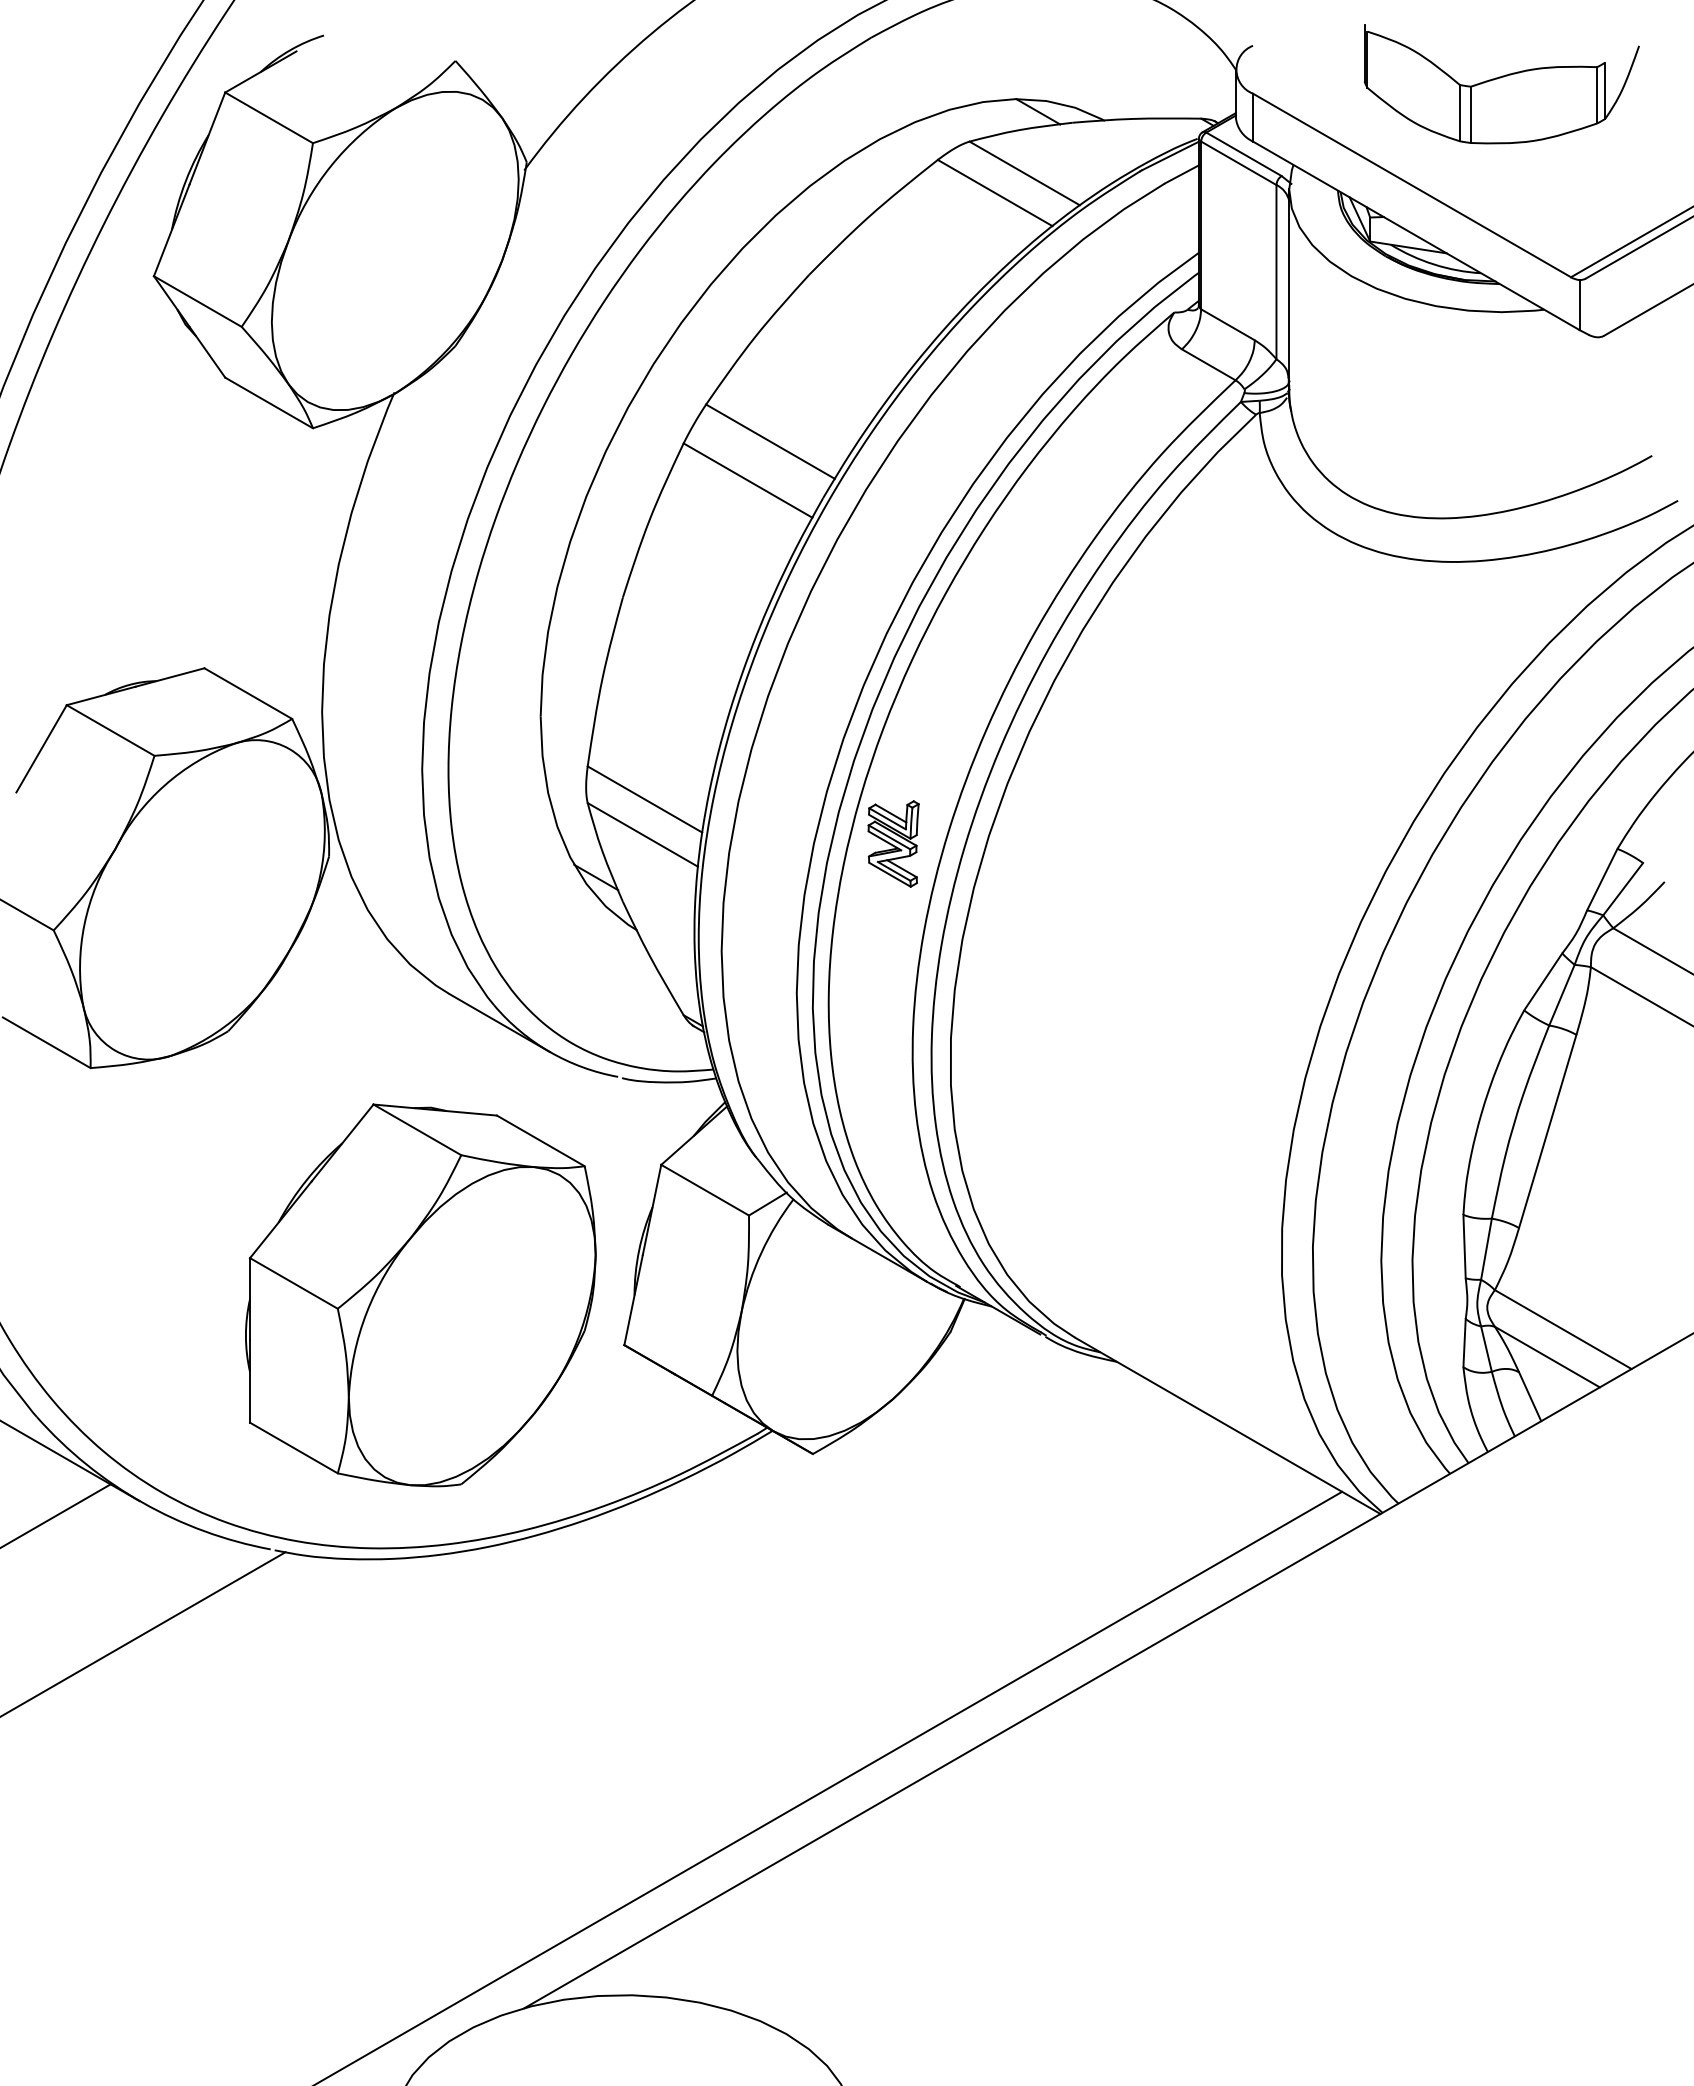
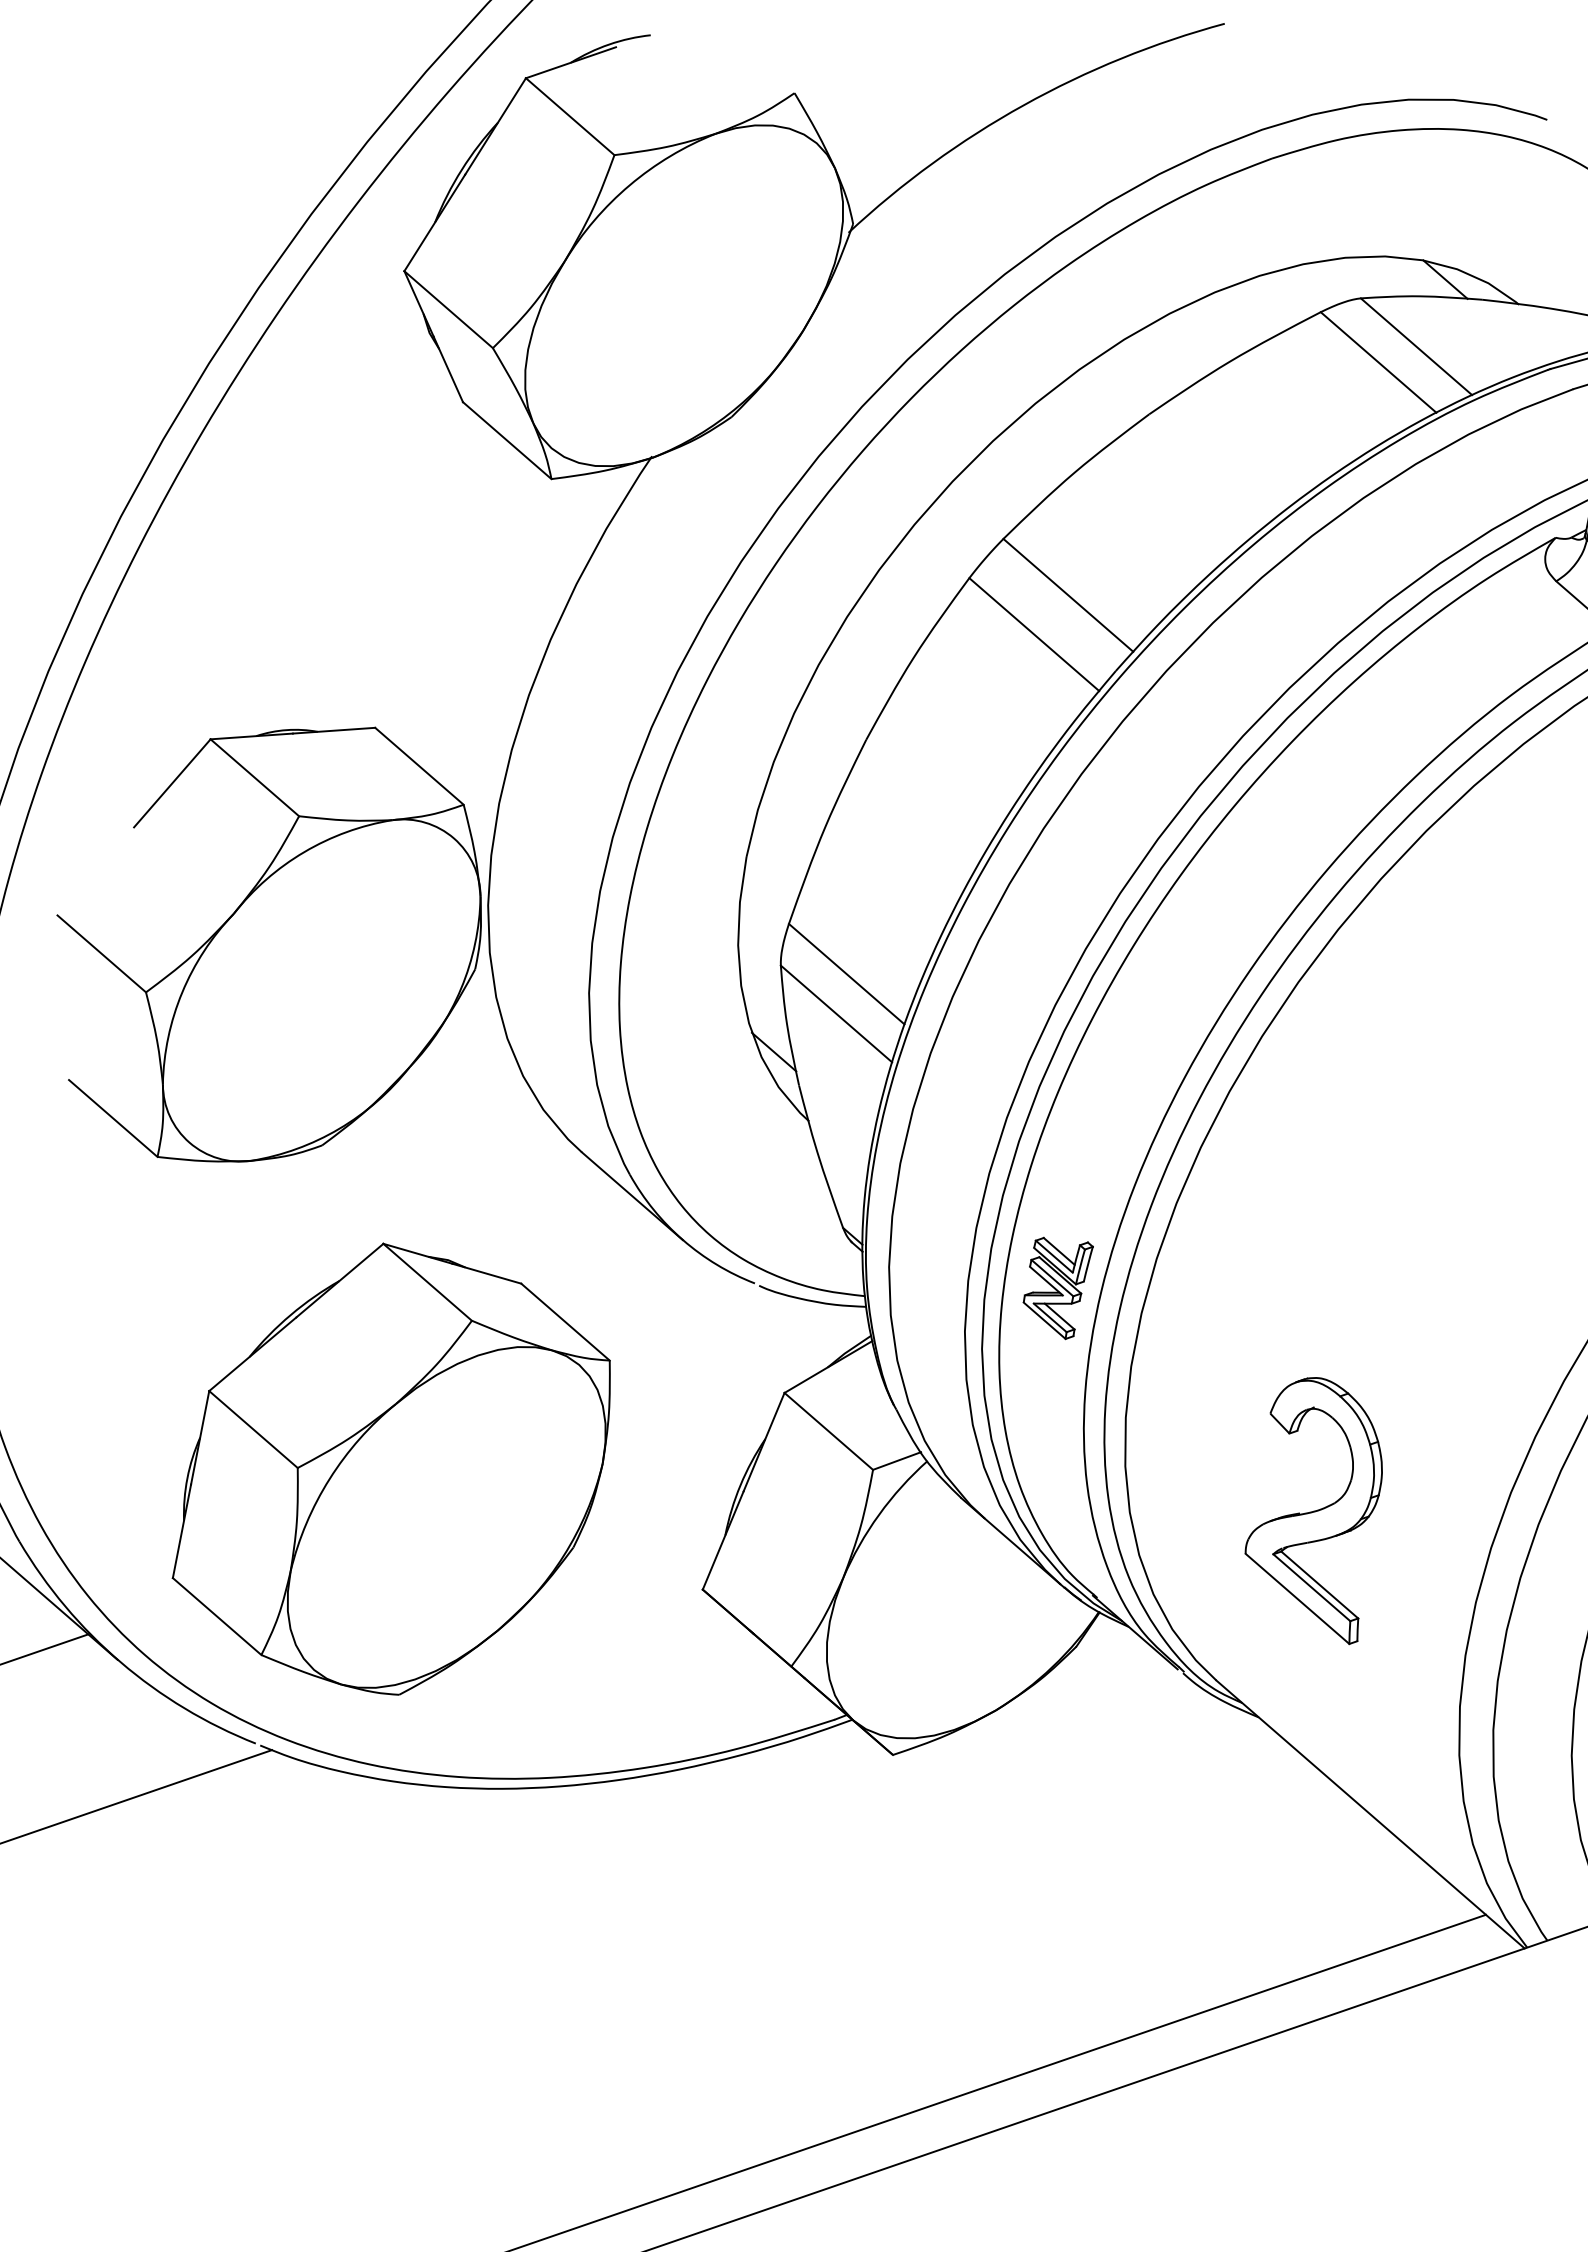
part: (893, 843) -> (1055, 1286), moved
part: (1132, 1174) -> (1317, 1507), added
part: (420, 1295) -> (394, 1471), moved

